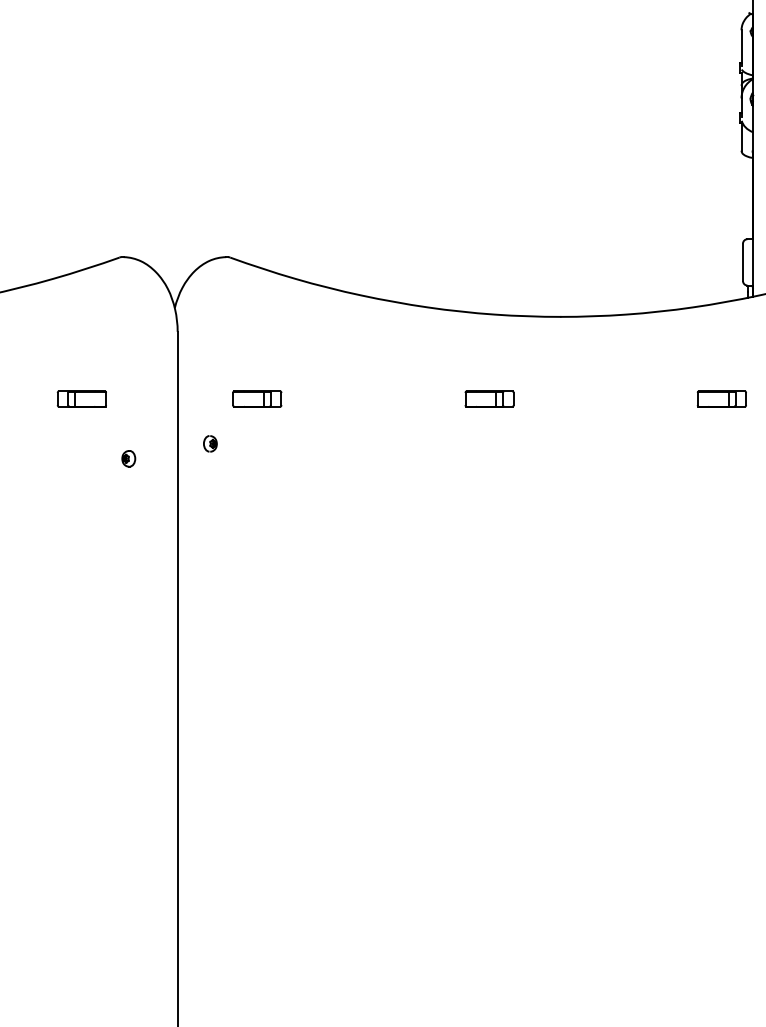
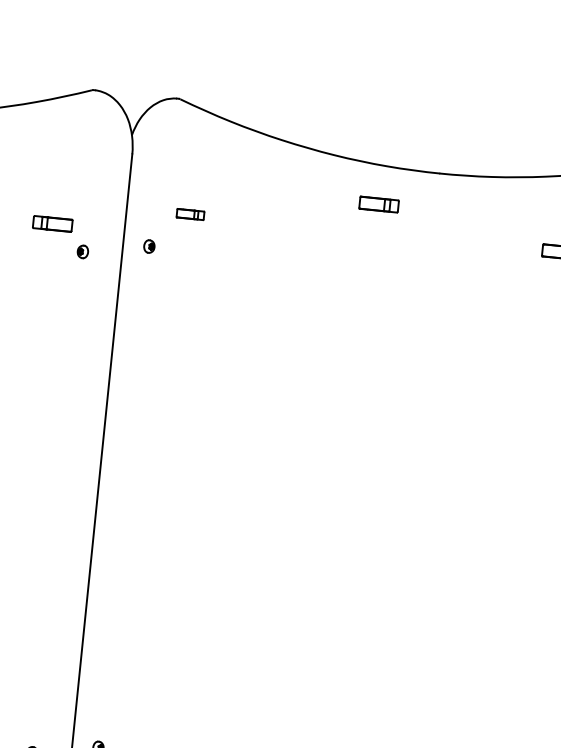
part: (81, 398) -> (52, 223), moved
part: (257, 398) -> (190, 214), size x0.7
part: (489, 398) -> (379, 204), moved

